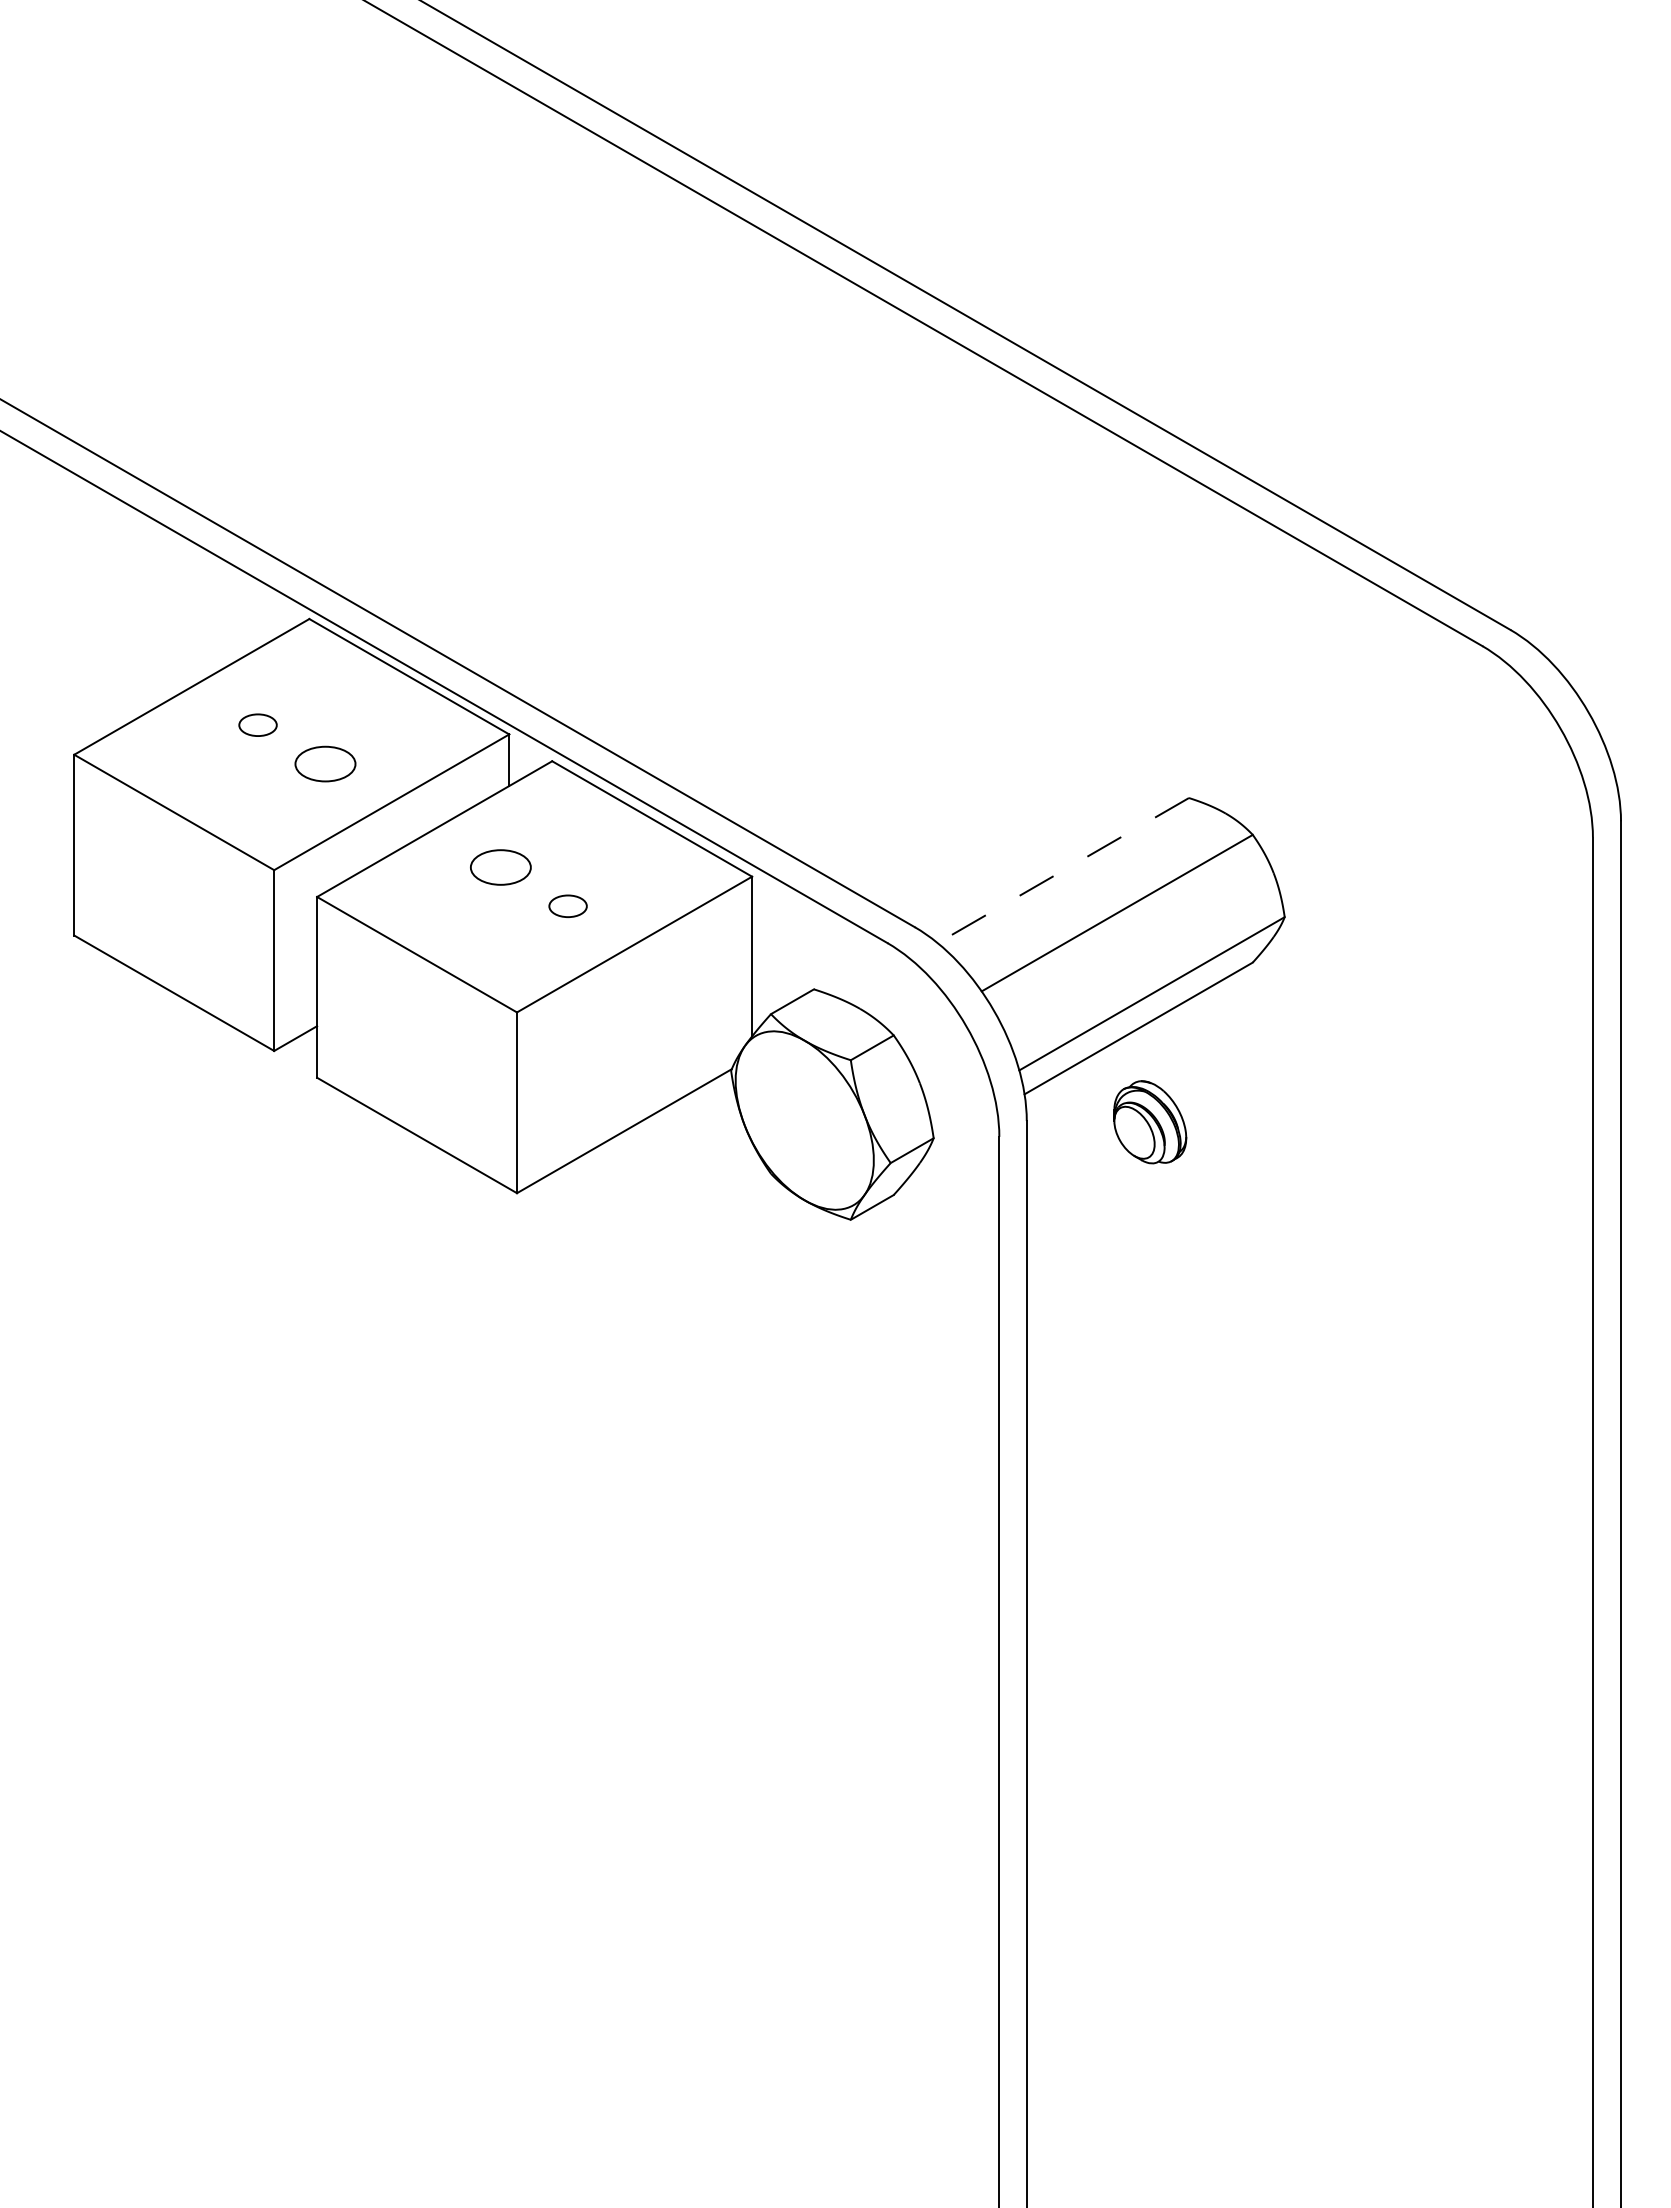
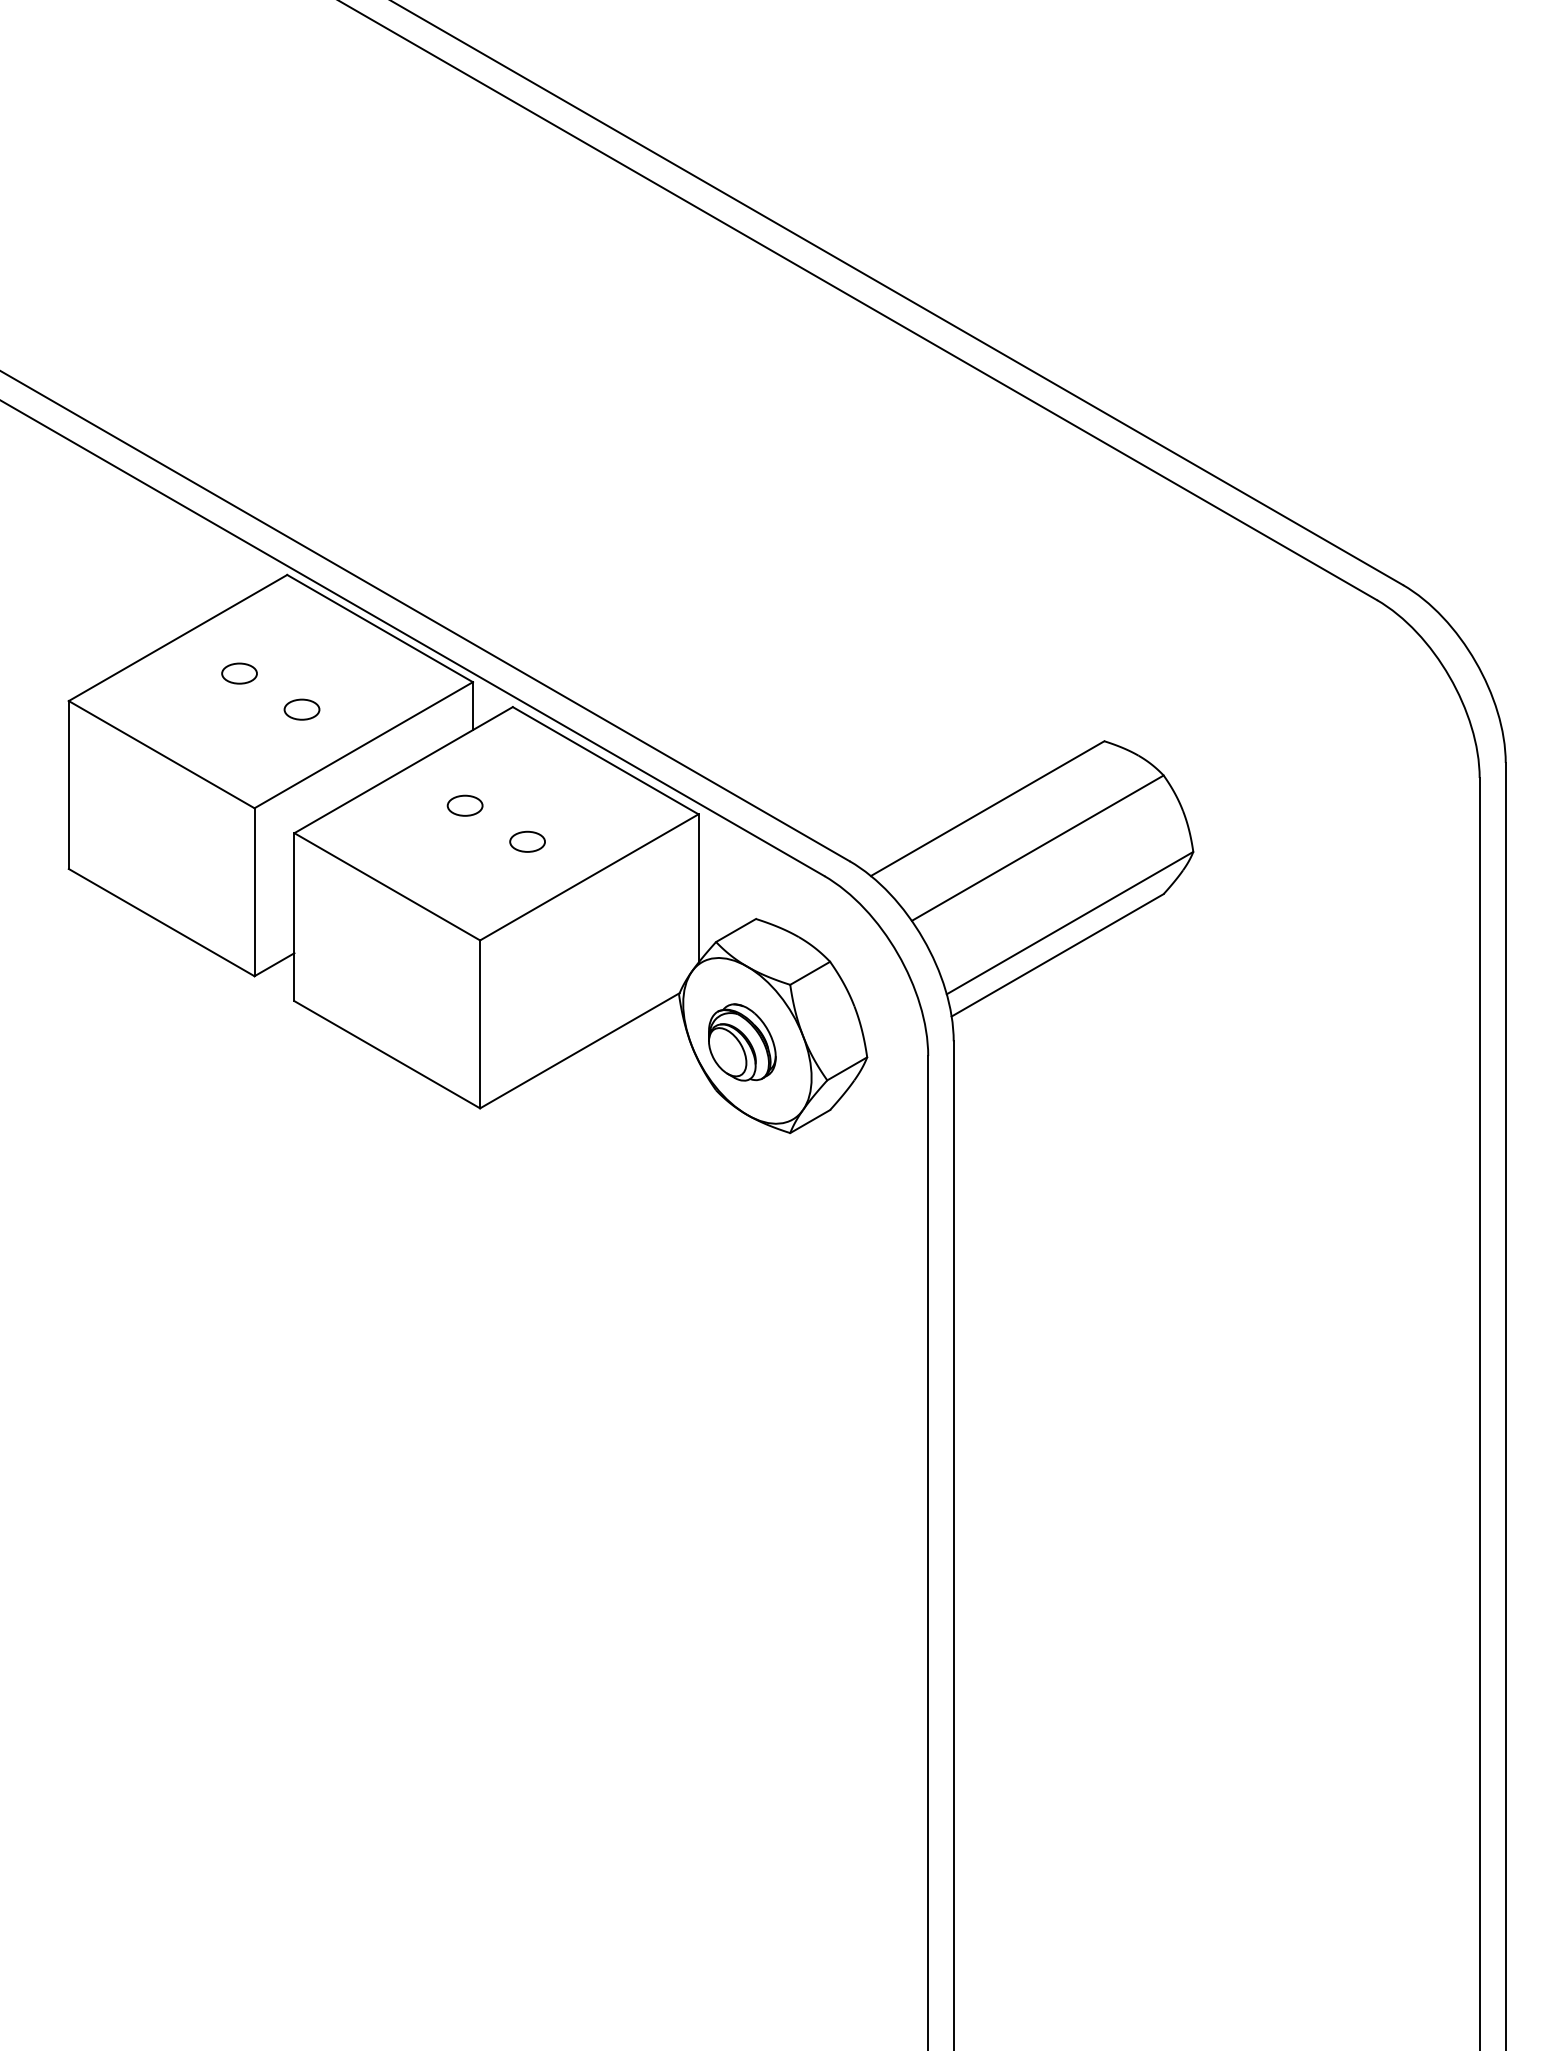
part: (324, 763) -> (301, 709), size x0.62
part: (500, 867) -> (464, 805), size x0.62
line: (1062, 870) -> (986, 808), dashed -> solid
part: (1150, 1122) -> (742, 1042), moved

